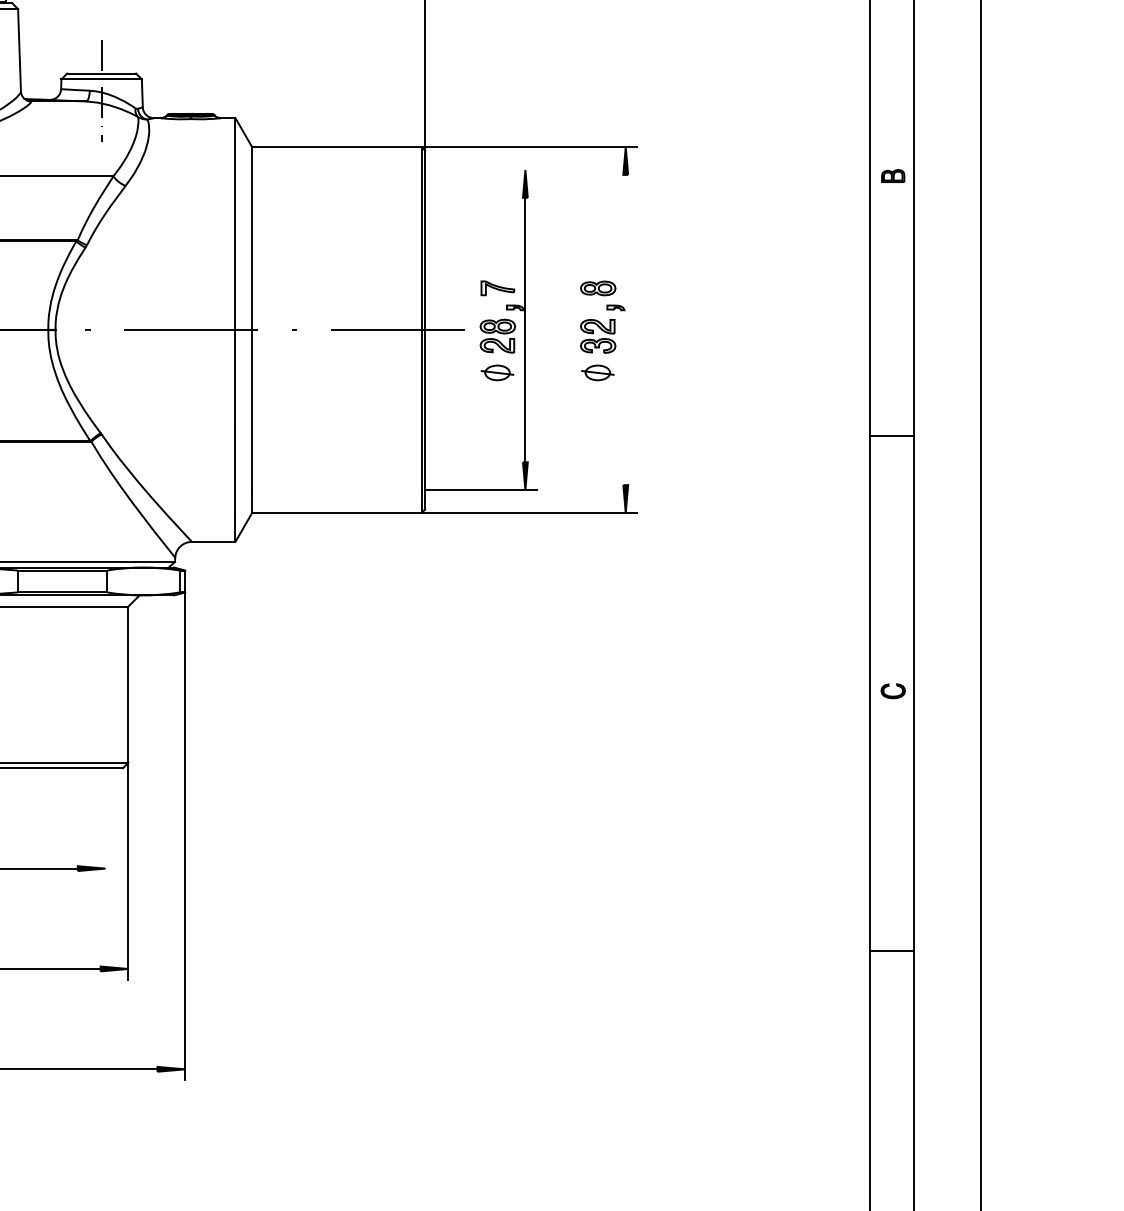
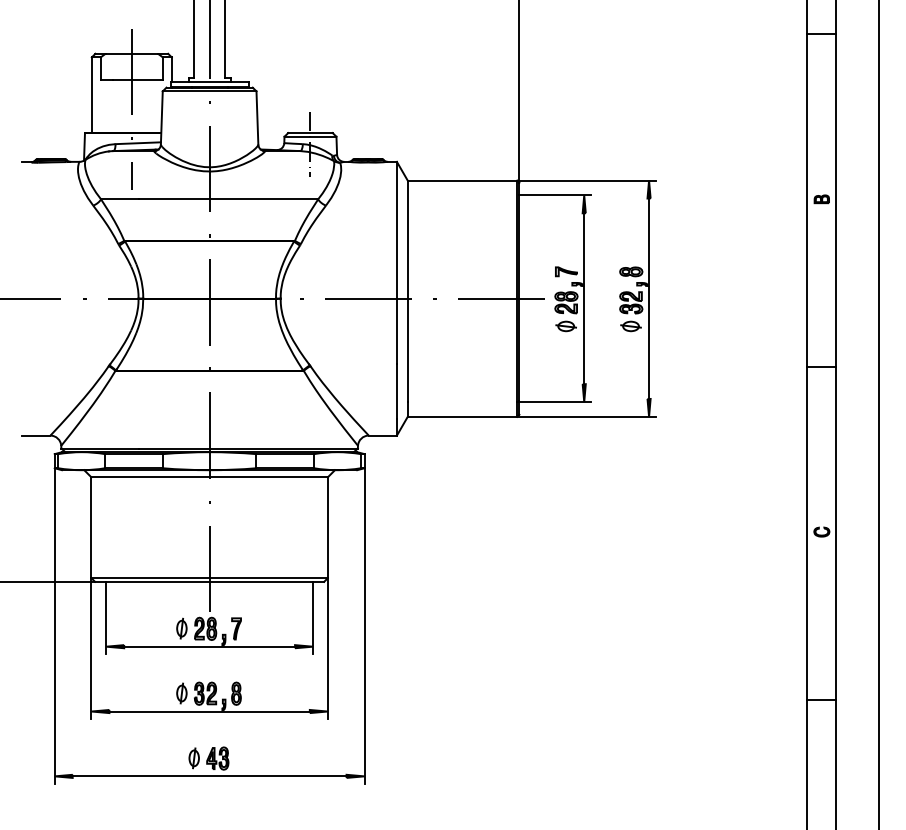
line: (480, 170) -> (555, 195), added
line: (626, 329) -> (649, 298), added
line: (106, 823) -> (313, 617), added

